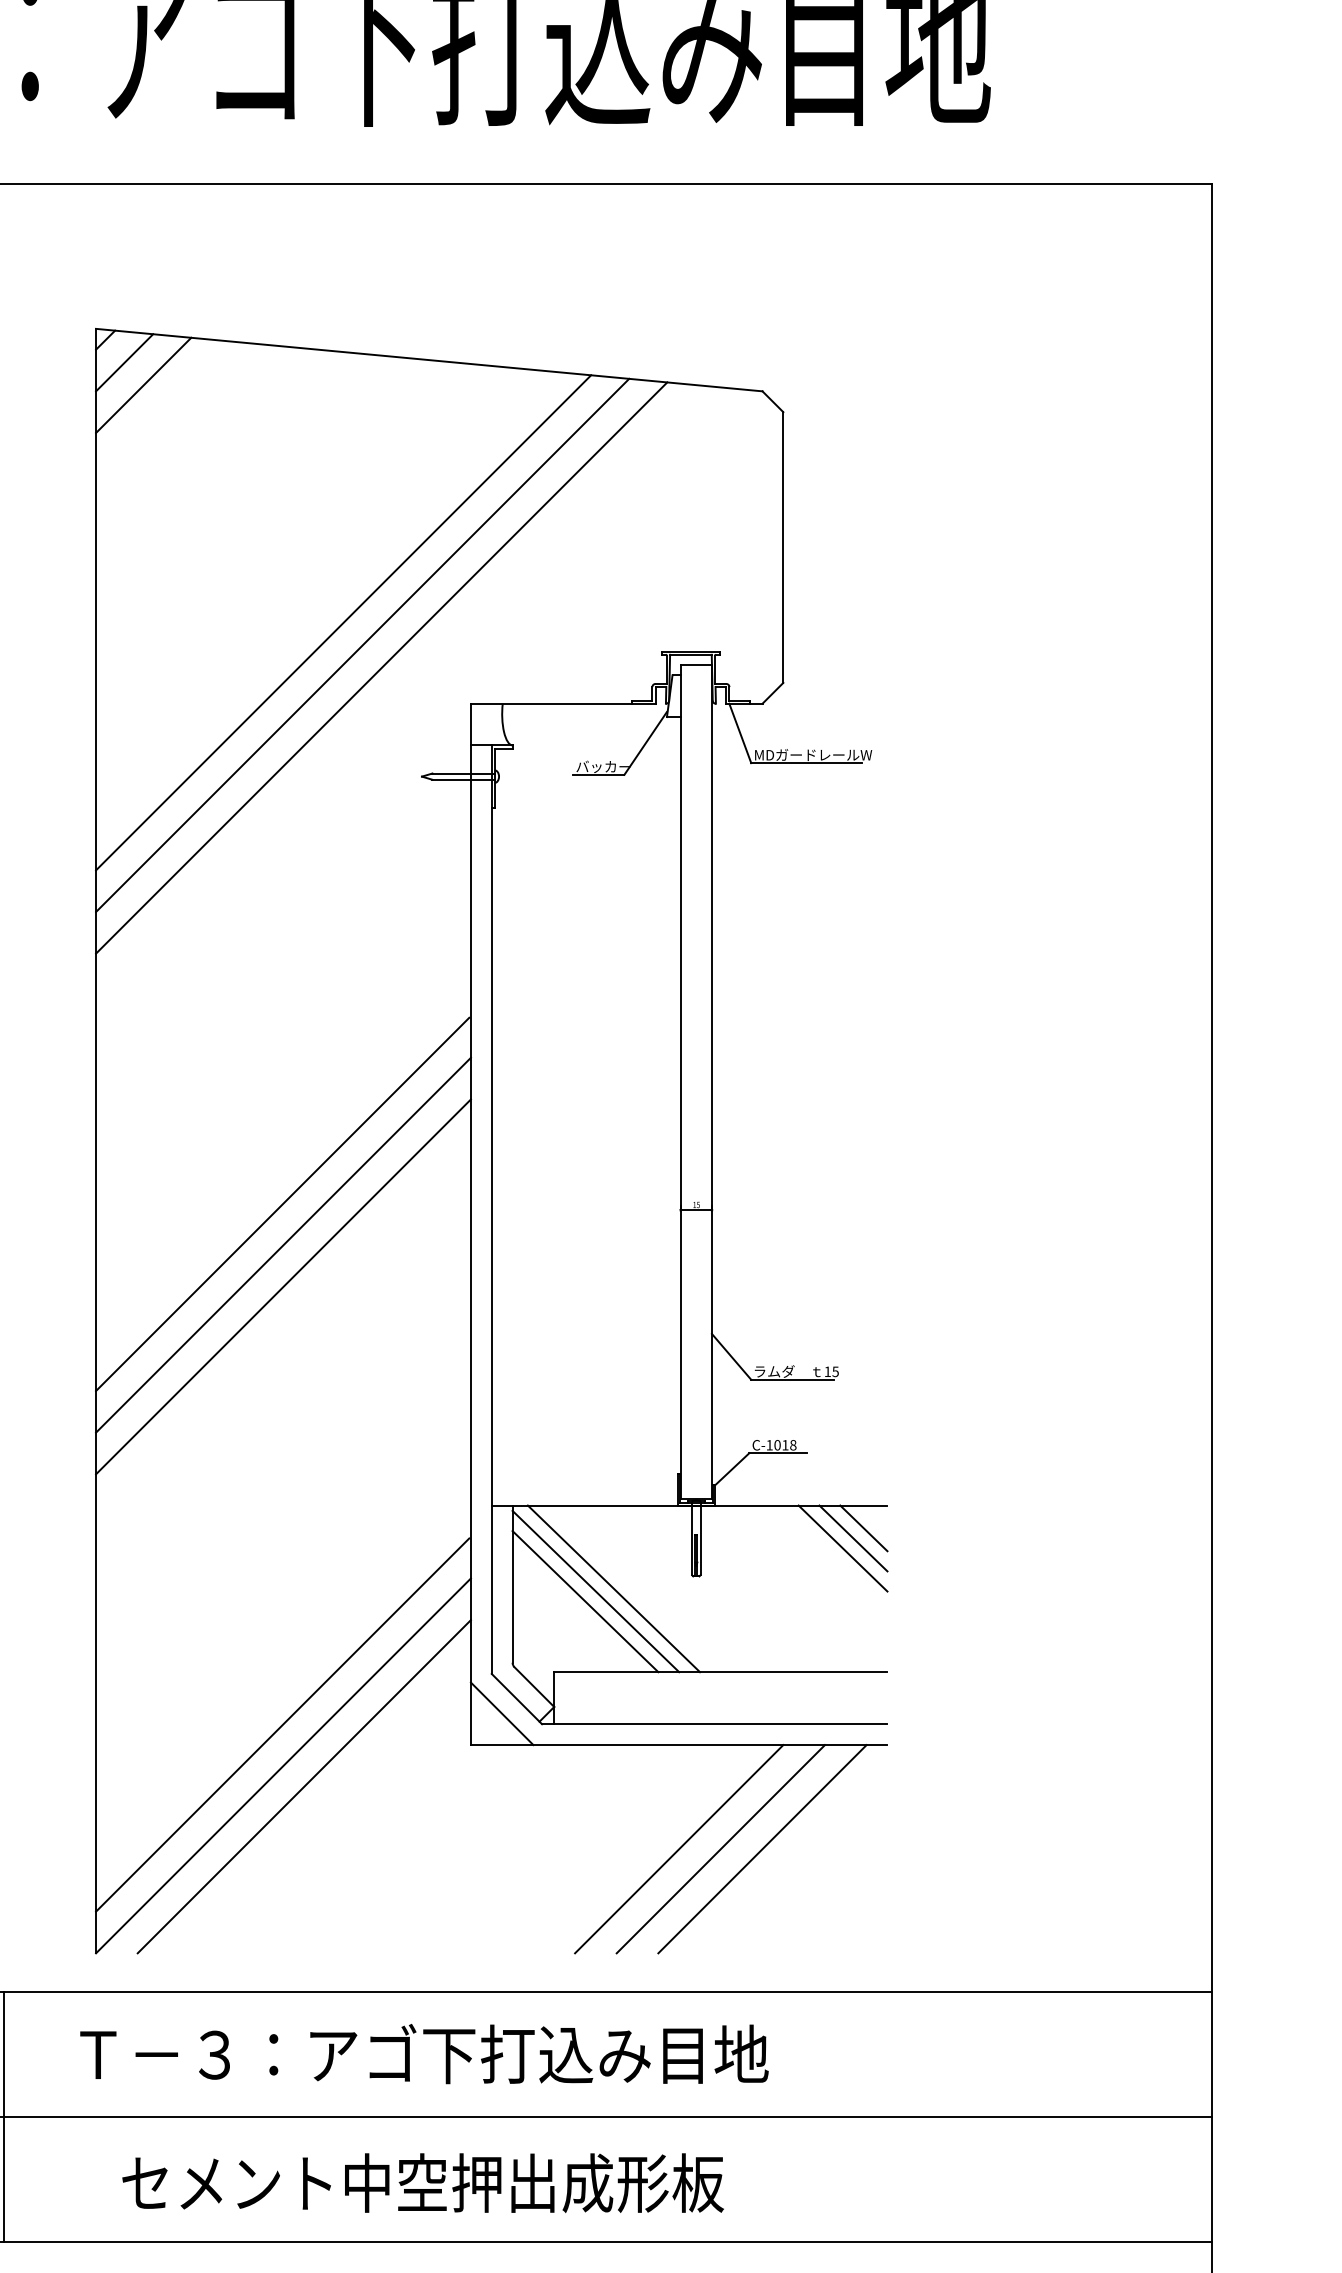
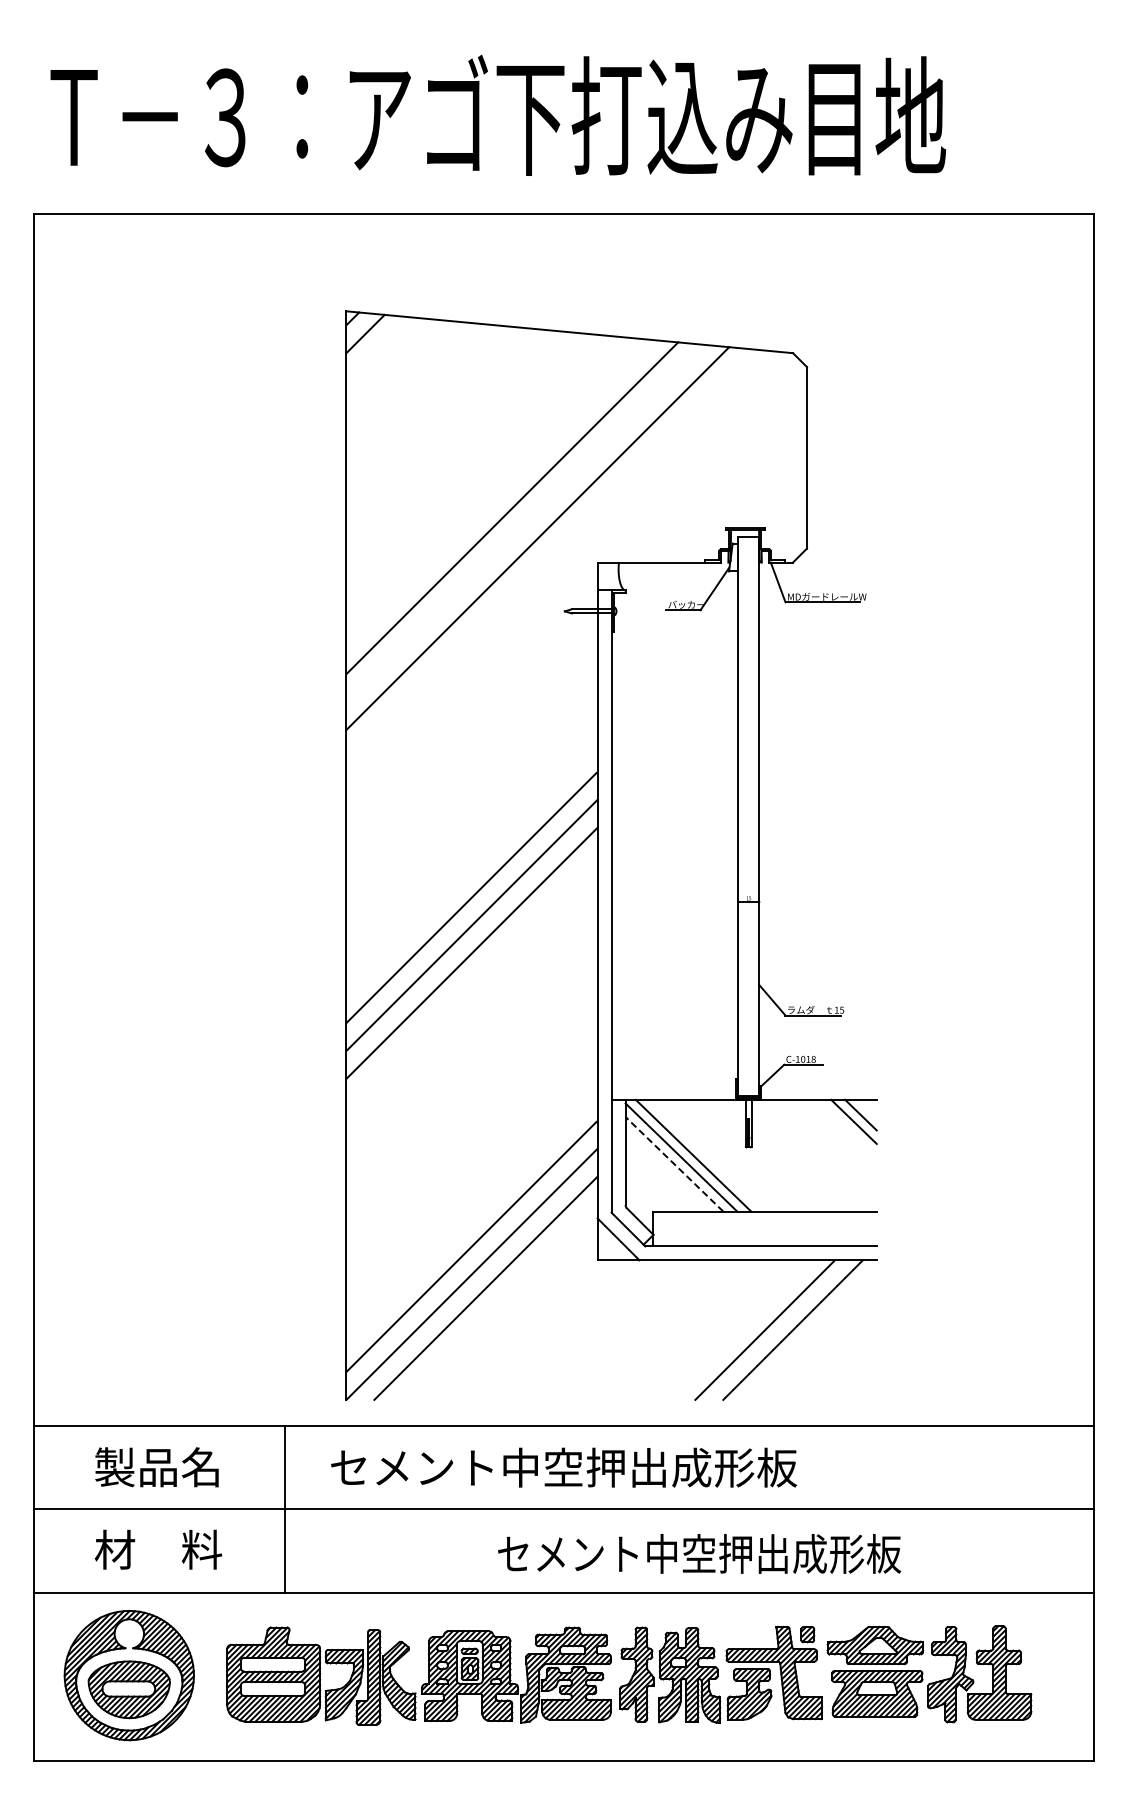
line: (143, 385) -> (378, 349), removed
line: (361, 645) -> (524, 523), removed
line: (842, 1548) -> (846, 1128), removed
line: (585, 1602) -> (674, 1164), solid -> dashed
line: (679, 1848) -> (737, 1329), removed
text: (421, 2054) -> (564, 1467), Ｔ－３：アゴ下打込み目地 -> セメント中空押出成形板
text: (422, 2182) -> (699, 1553), moved

